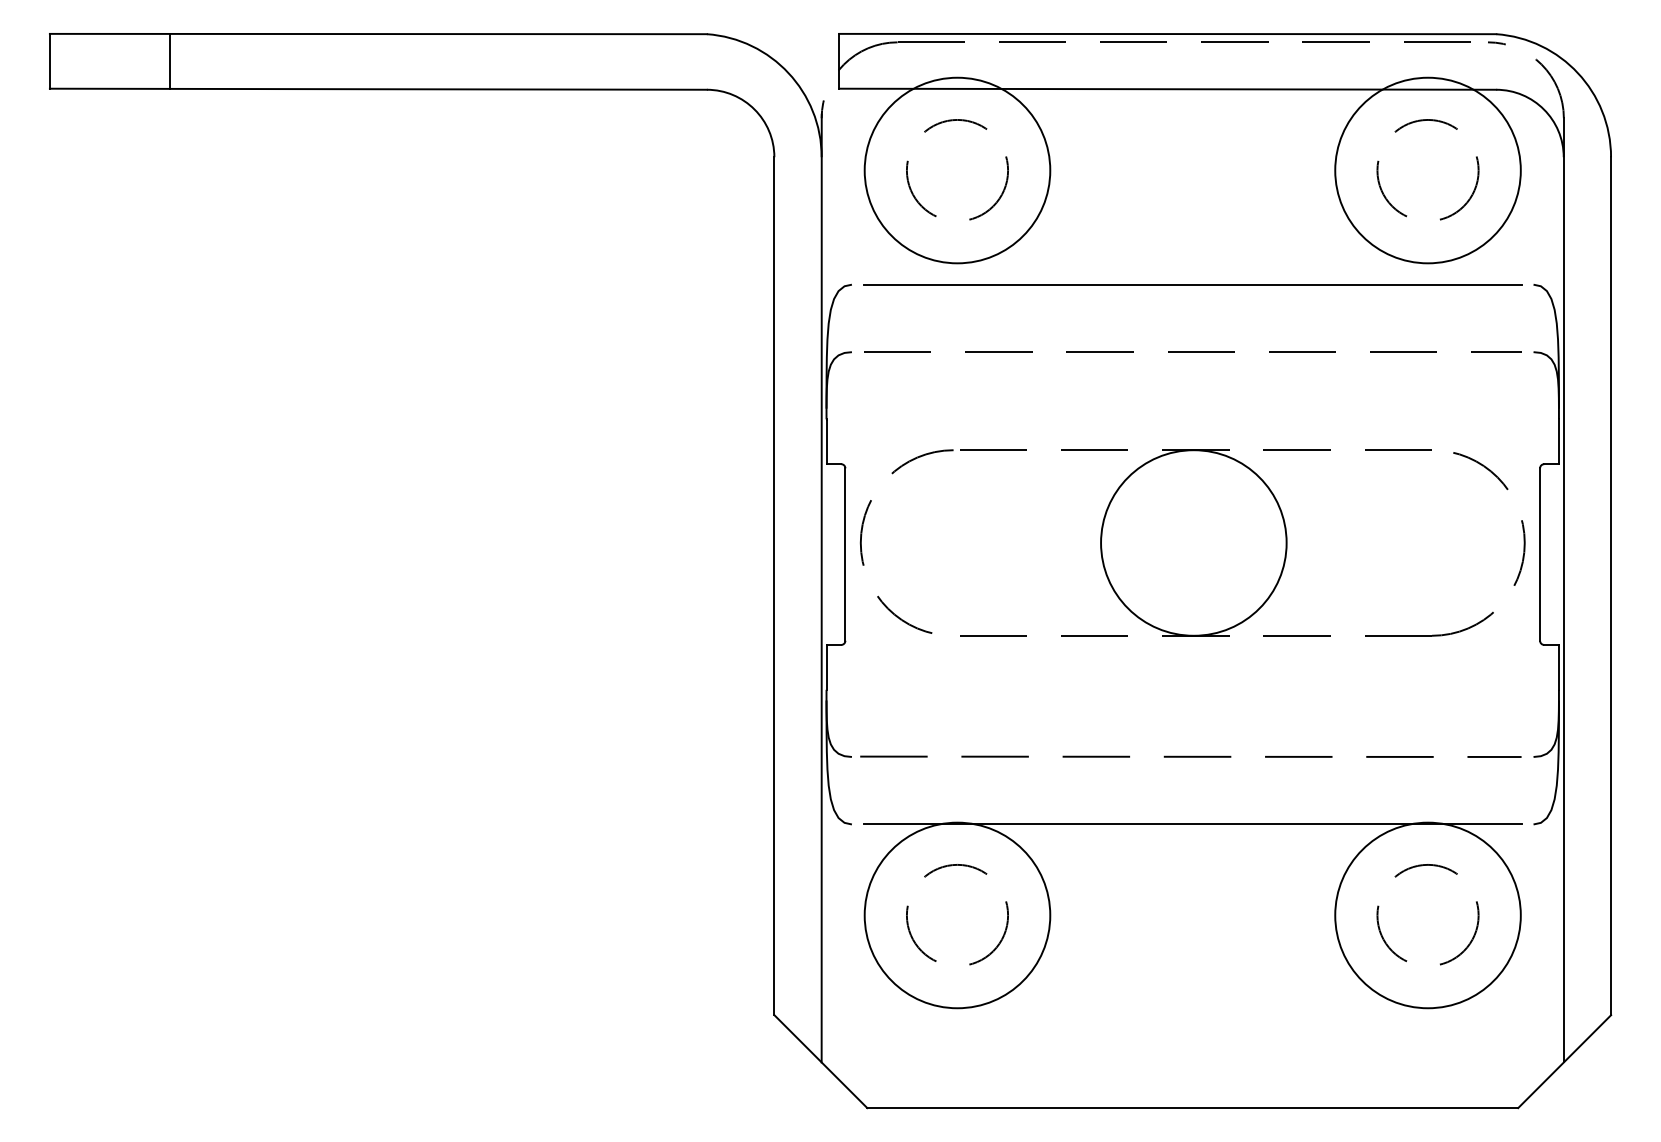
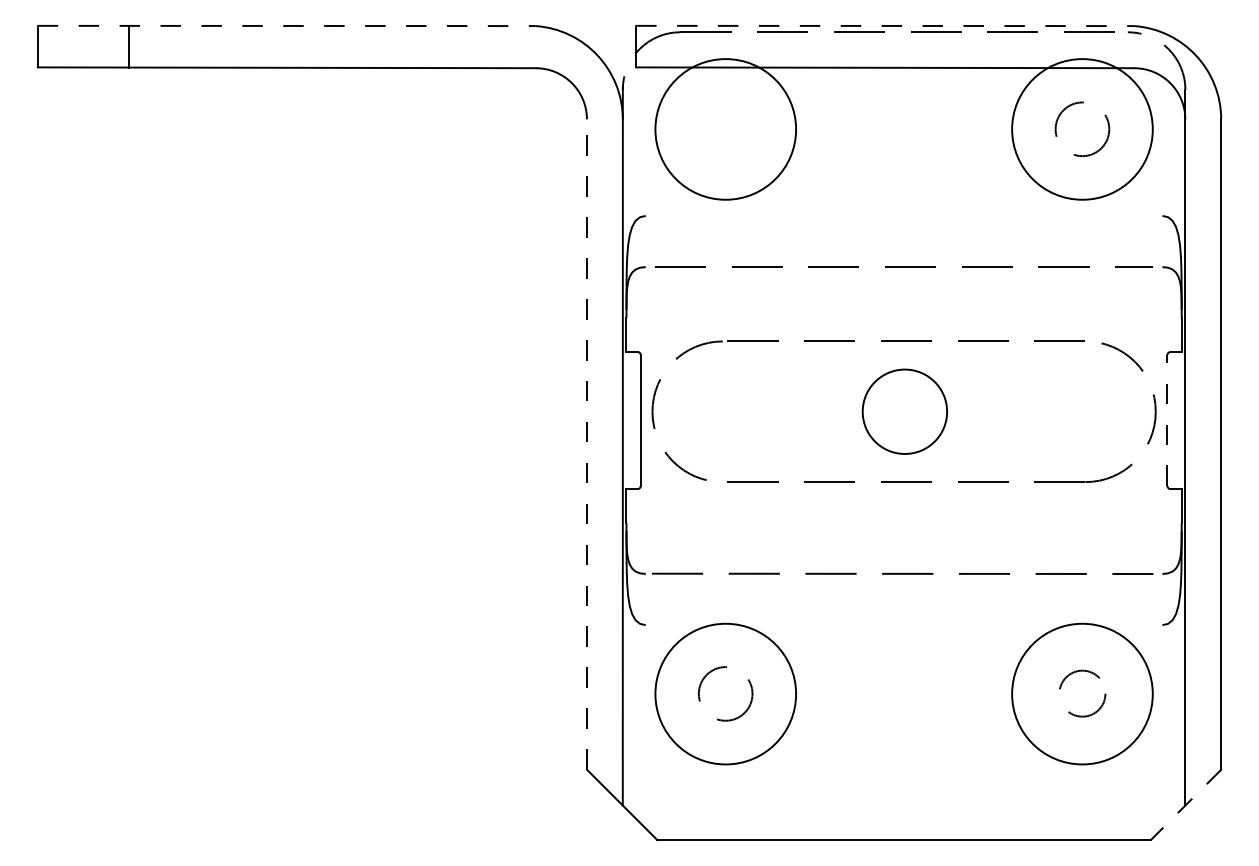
line: (379, 33) -> (287, 25), solid -> dashed
line: (1168, 33) -> (885, 25), solid -> dashed
circle: (957, 169) -> (725, 128), removed
circle: (1428, 169) -> (1082, 128), size x0.7
line: (1191, 284) -> (903, 215), removed
circle: (1193, 542) -> (904, 411), size x0.6
line: (1540, 554) -> (1167, 420), solid -> dashed
line: (773, 586) -> (586, 444), solid -> dashed
line: (1191, 824) -> (903, 625), removed
circle: (1428, 913) -> (1082, 692), size x0.6
circle: (957, 914) -> (725, 693), size x0.7
line: (1565, 1061) -> (1186, 804), solid -> dashed

